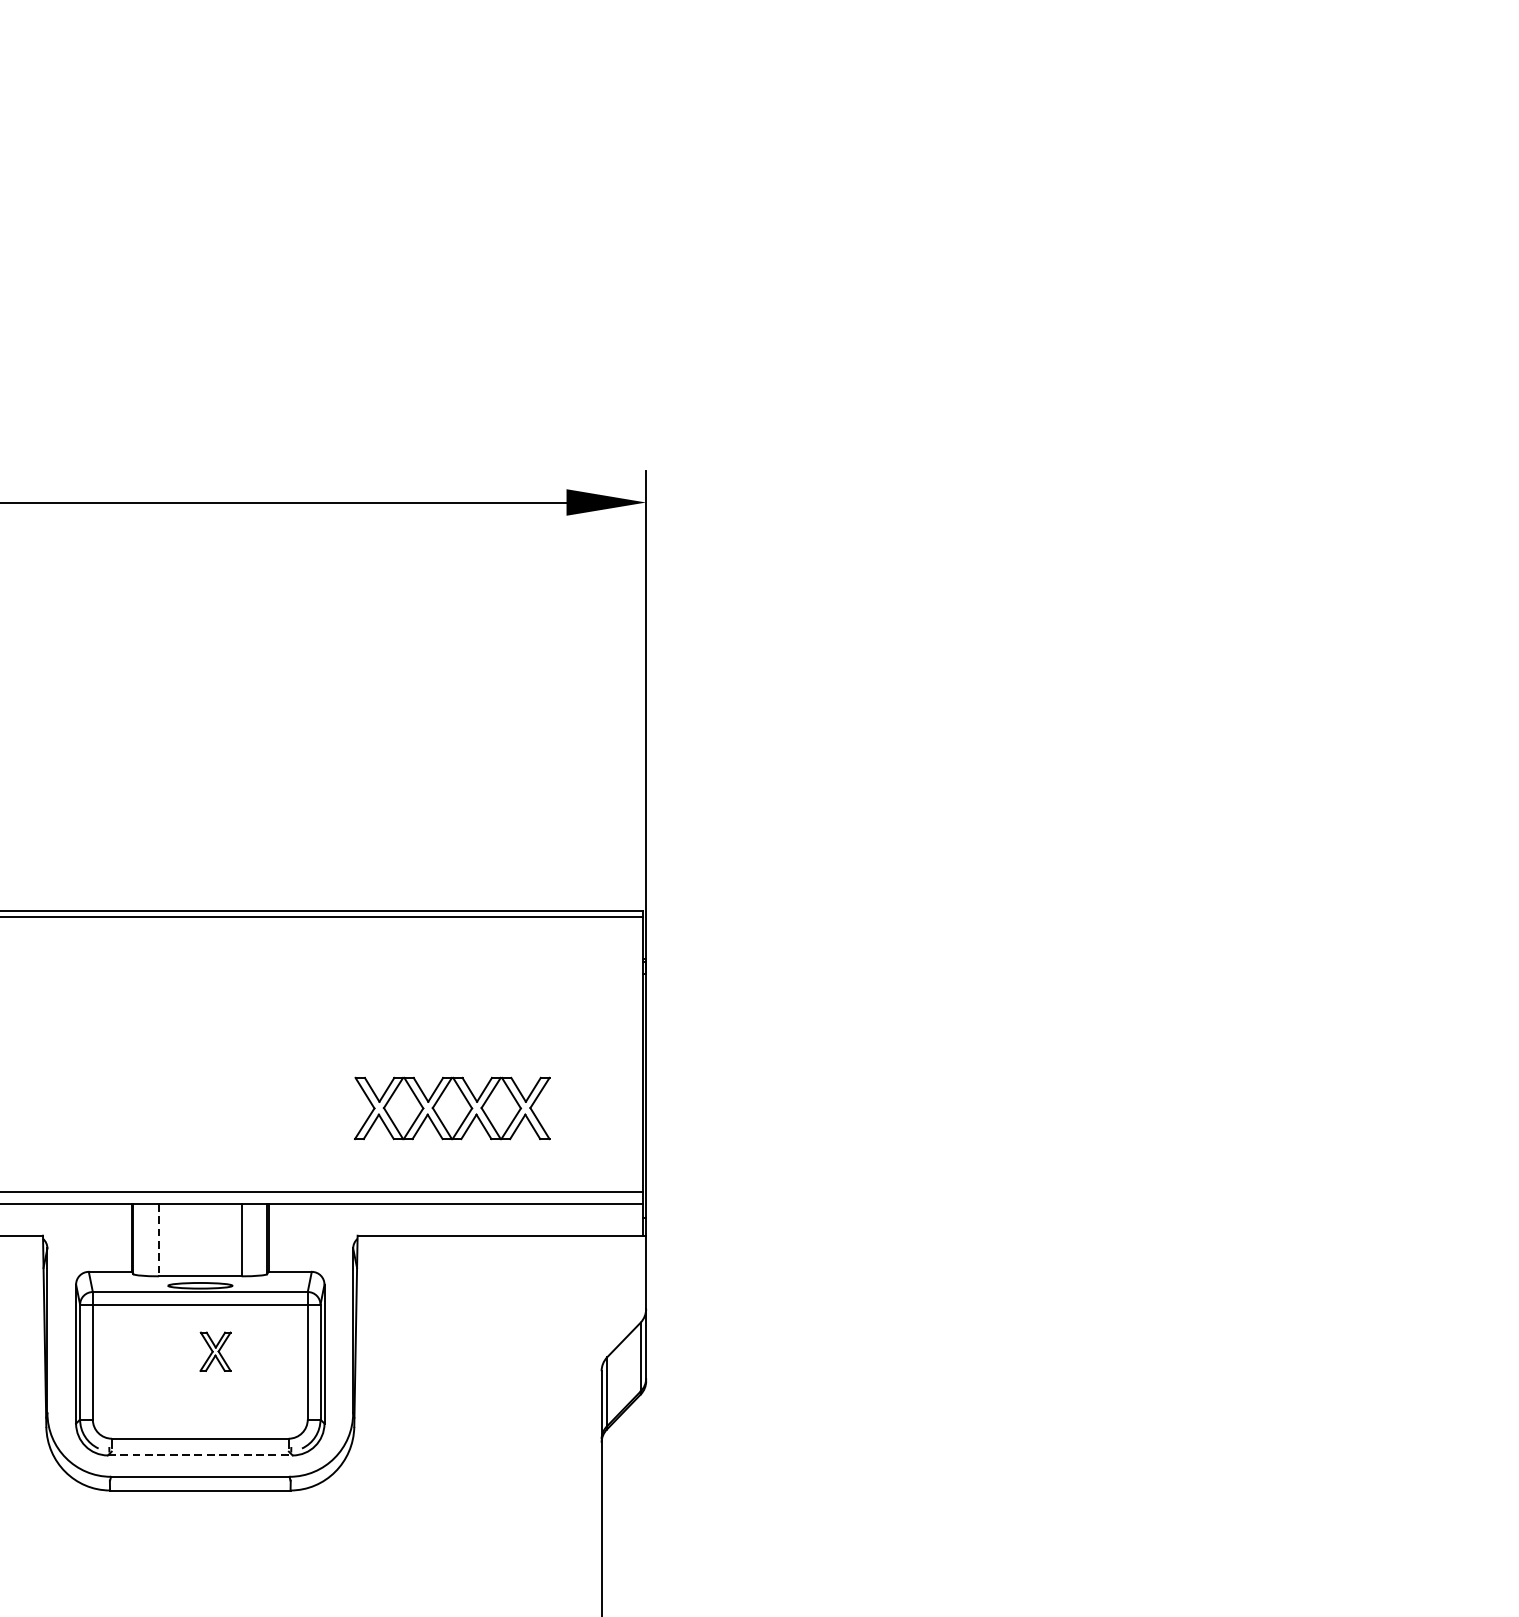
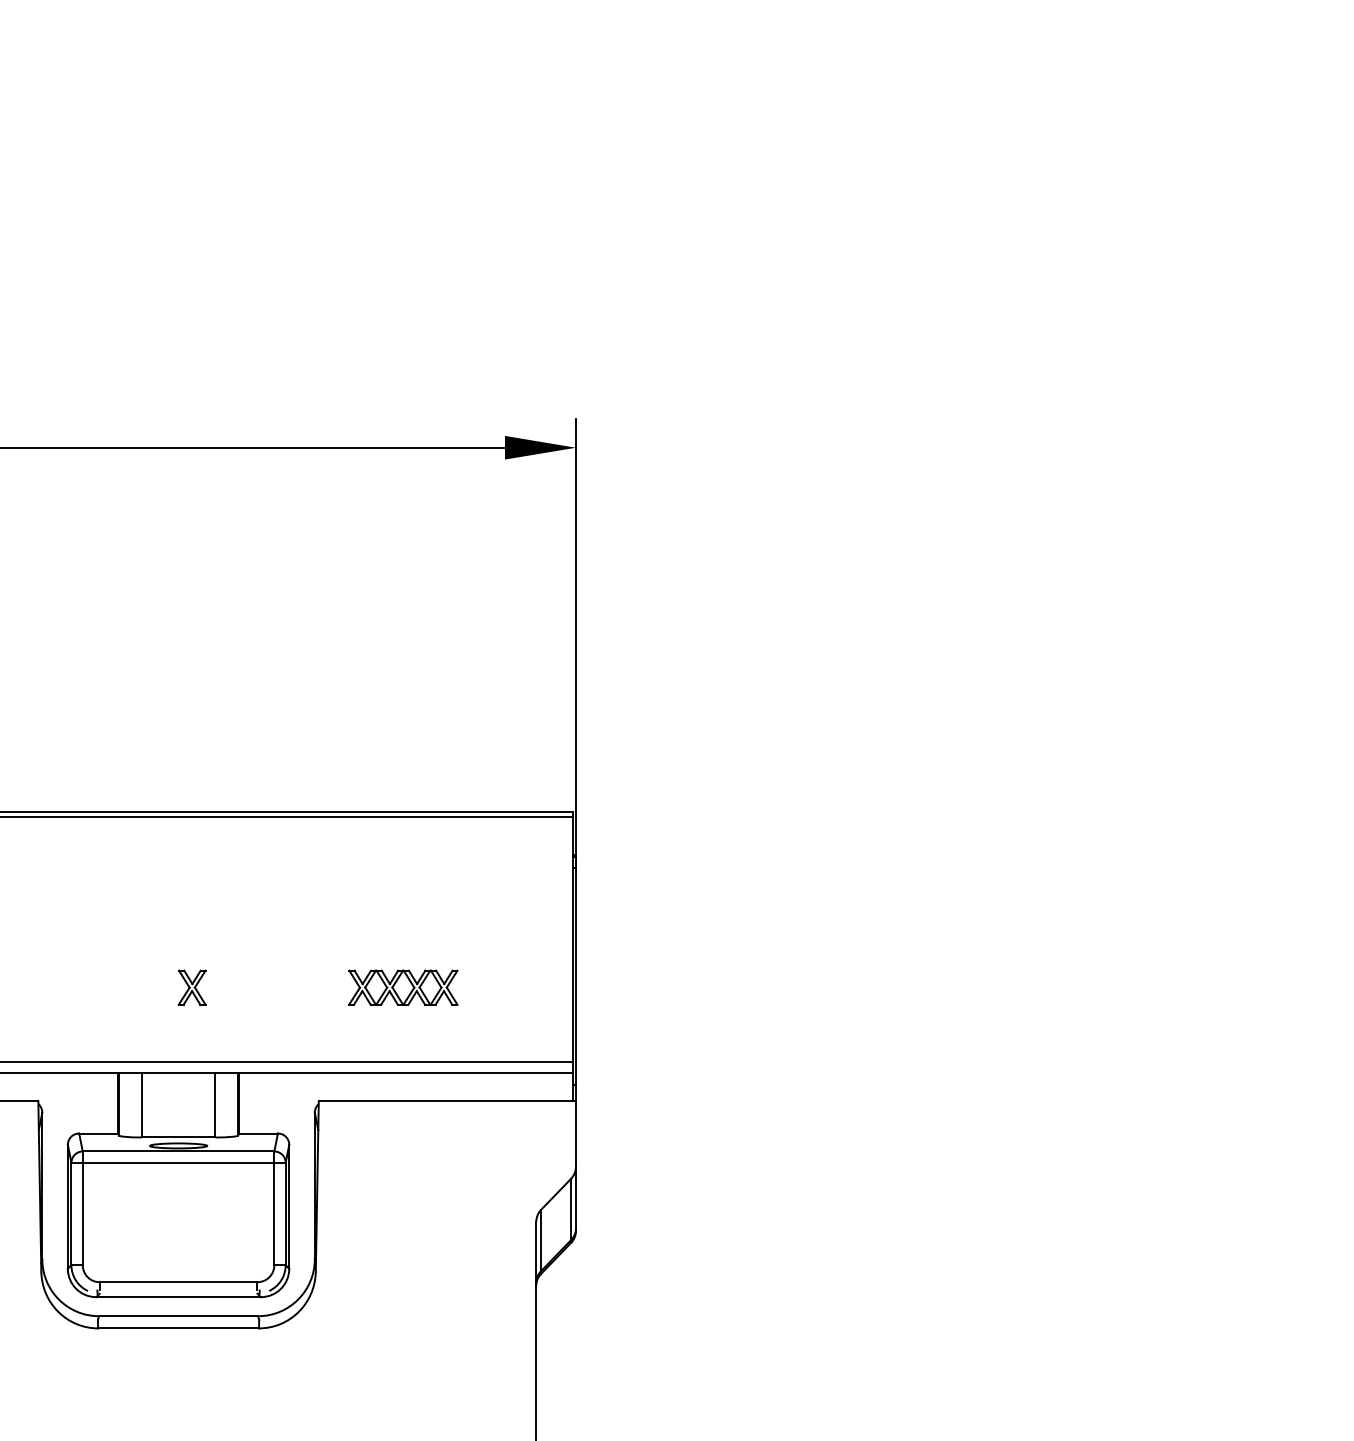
part: (452, 1108) -> (403, 987), size x0.62
line: (158, 1240) -> (141, 1105), dashed -> solid
part: (214, 1351) -> (191, 987), moved
line: (201, 1455) -> (179, 1297), dashed -> solid

